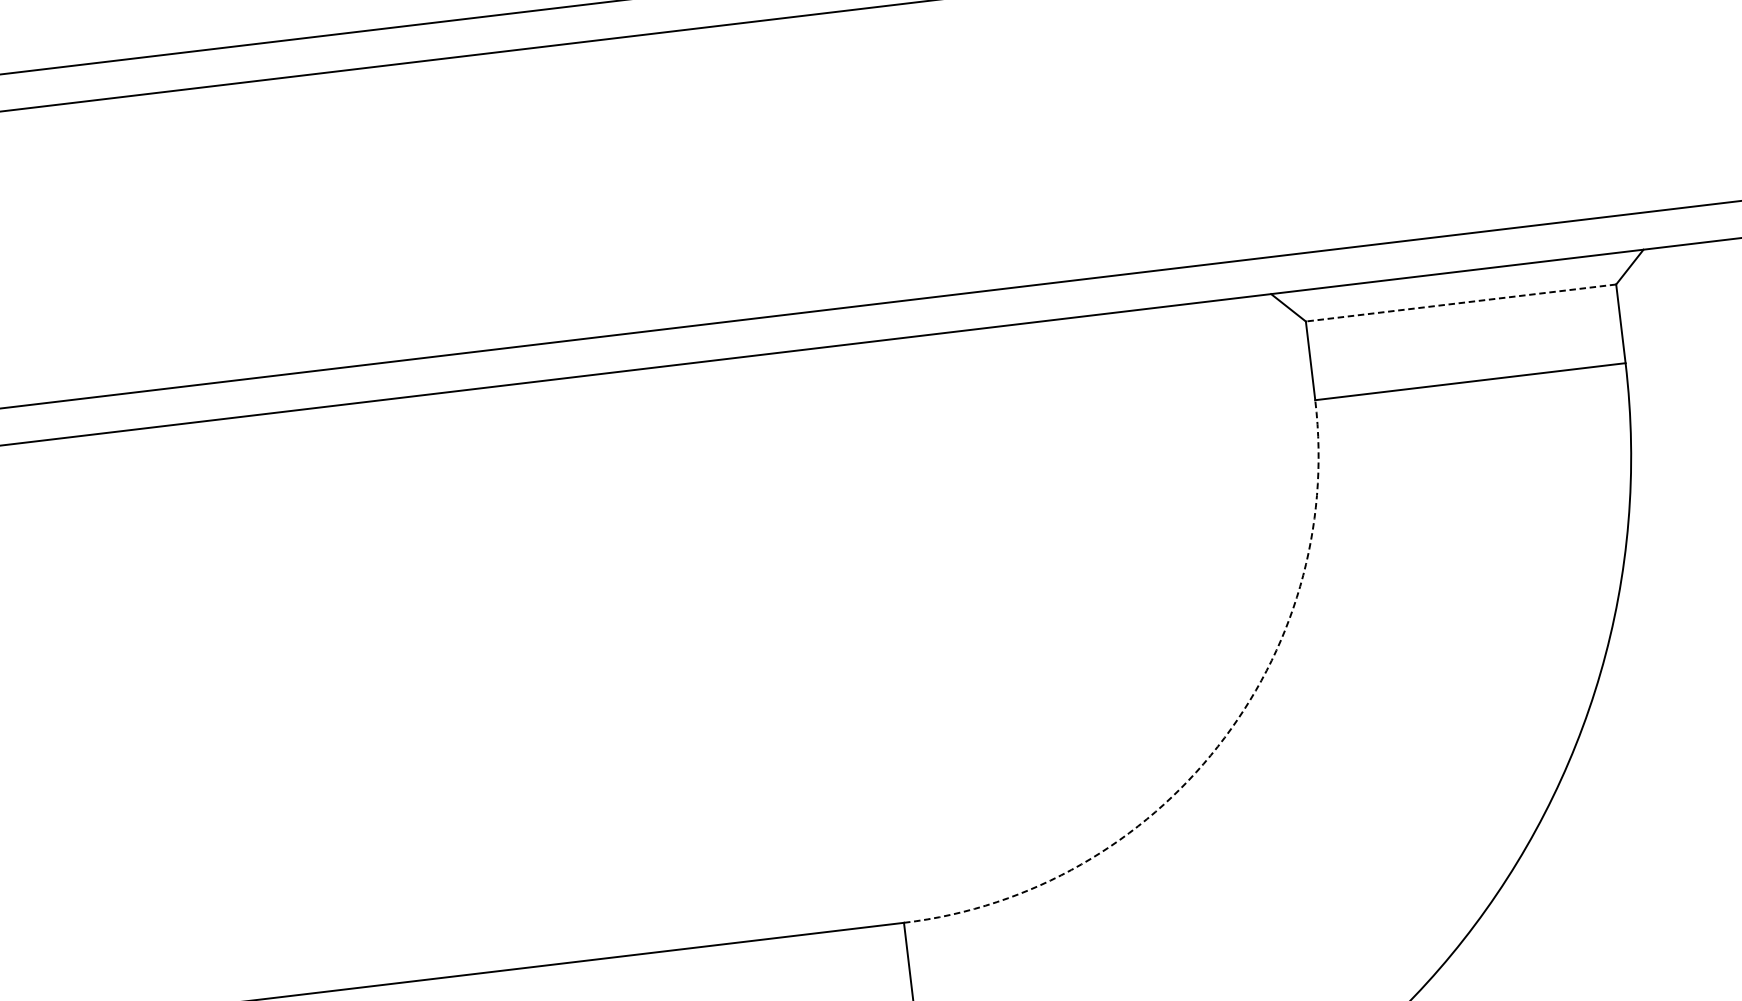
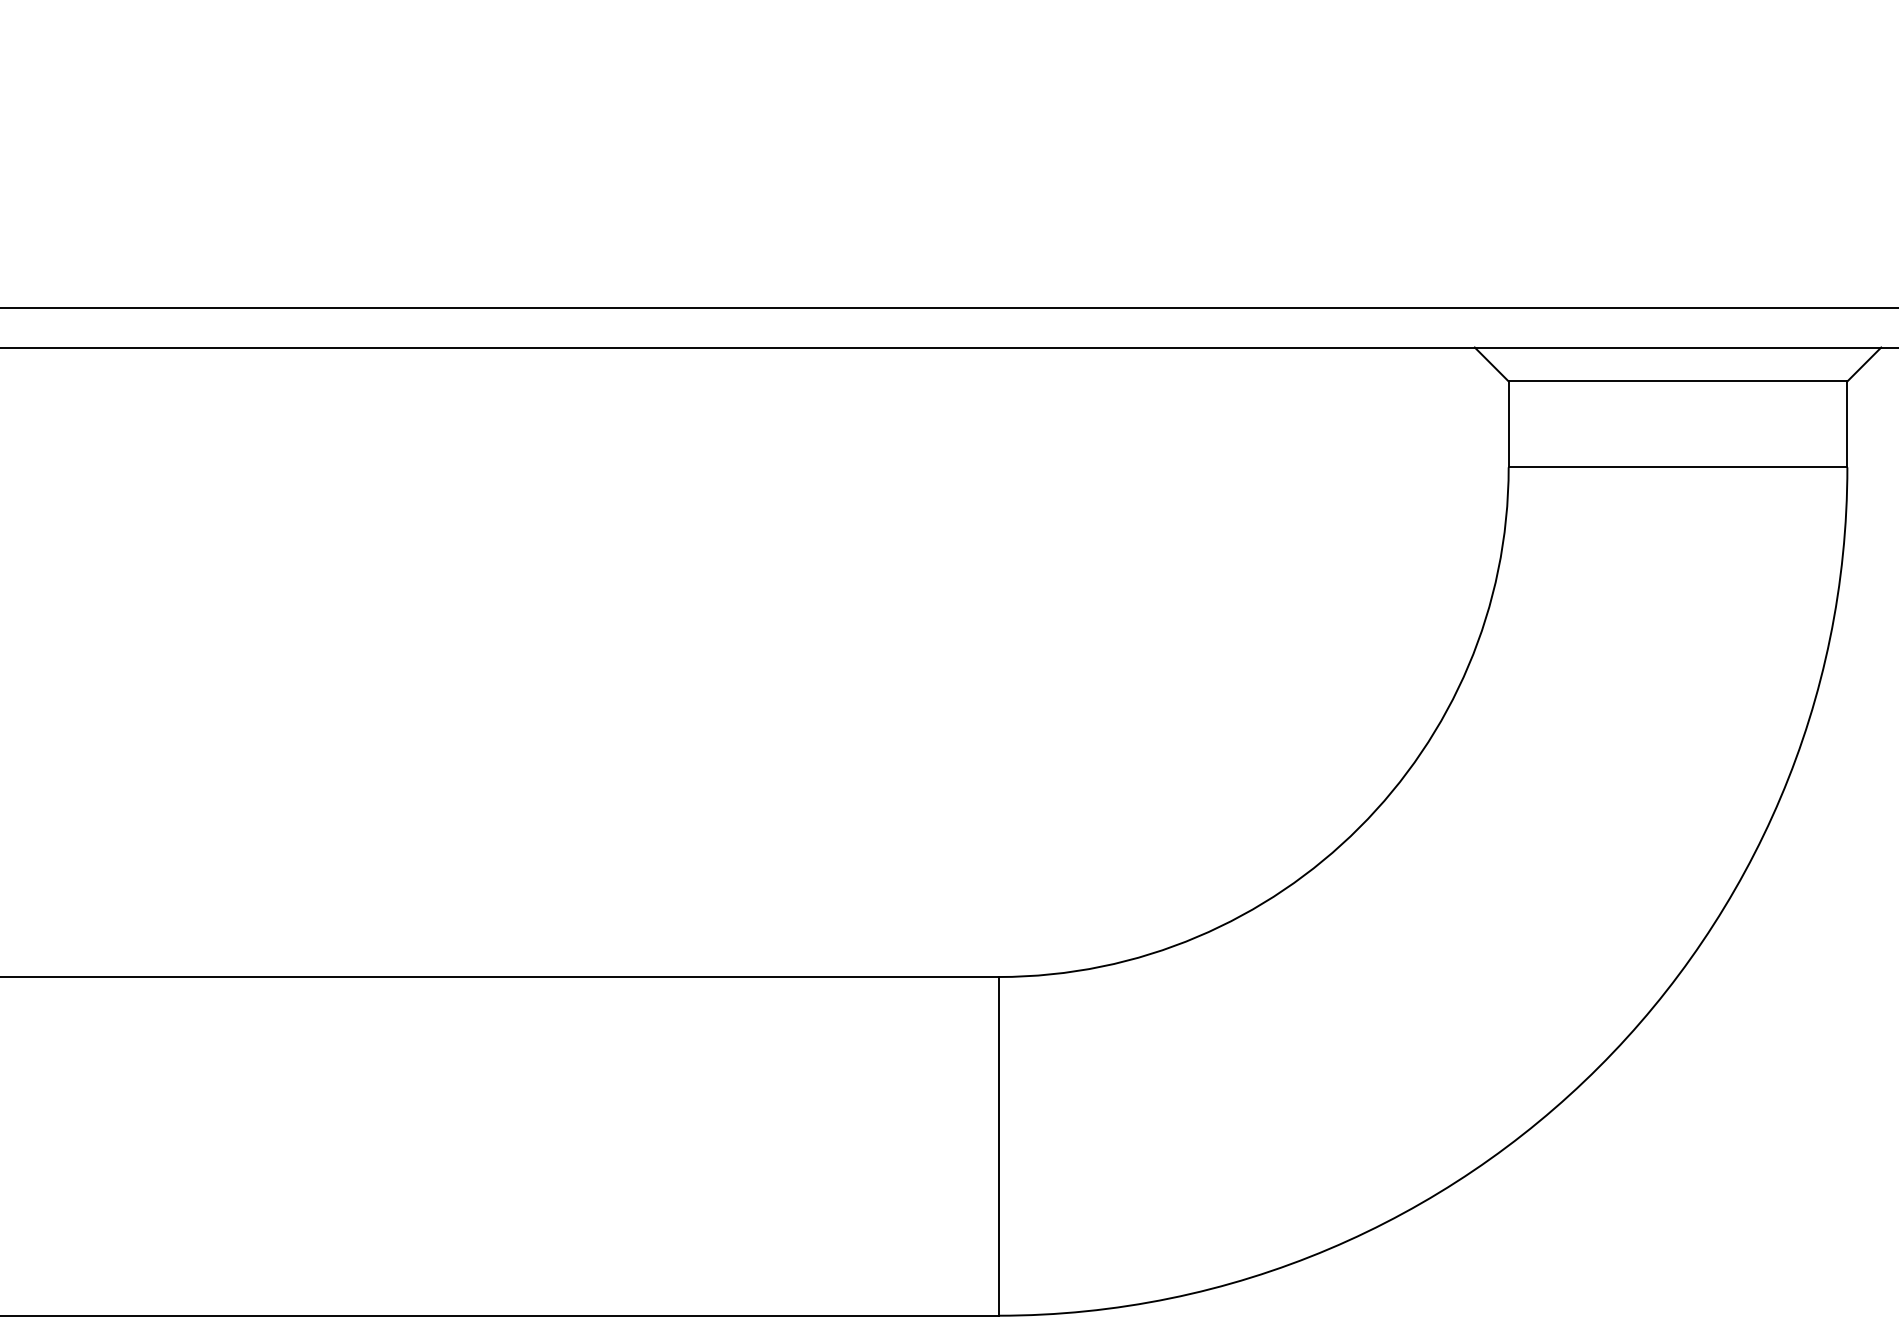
line: (1460, 303) -> (1677, 381), dashed -> solid
arc: (1217, 746) -> (1359, 827), dashed -> solid

